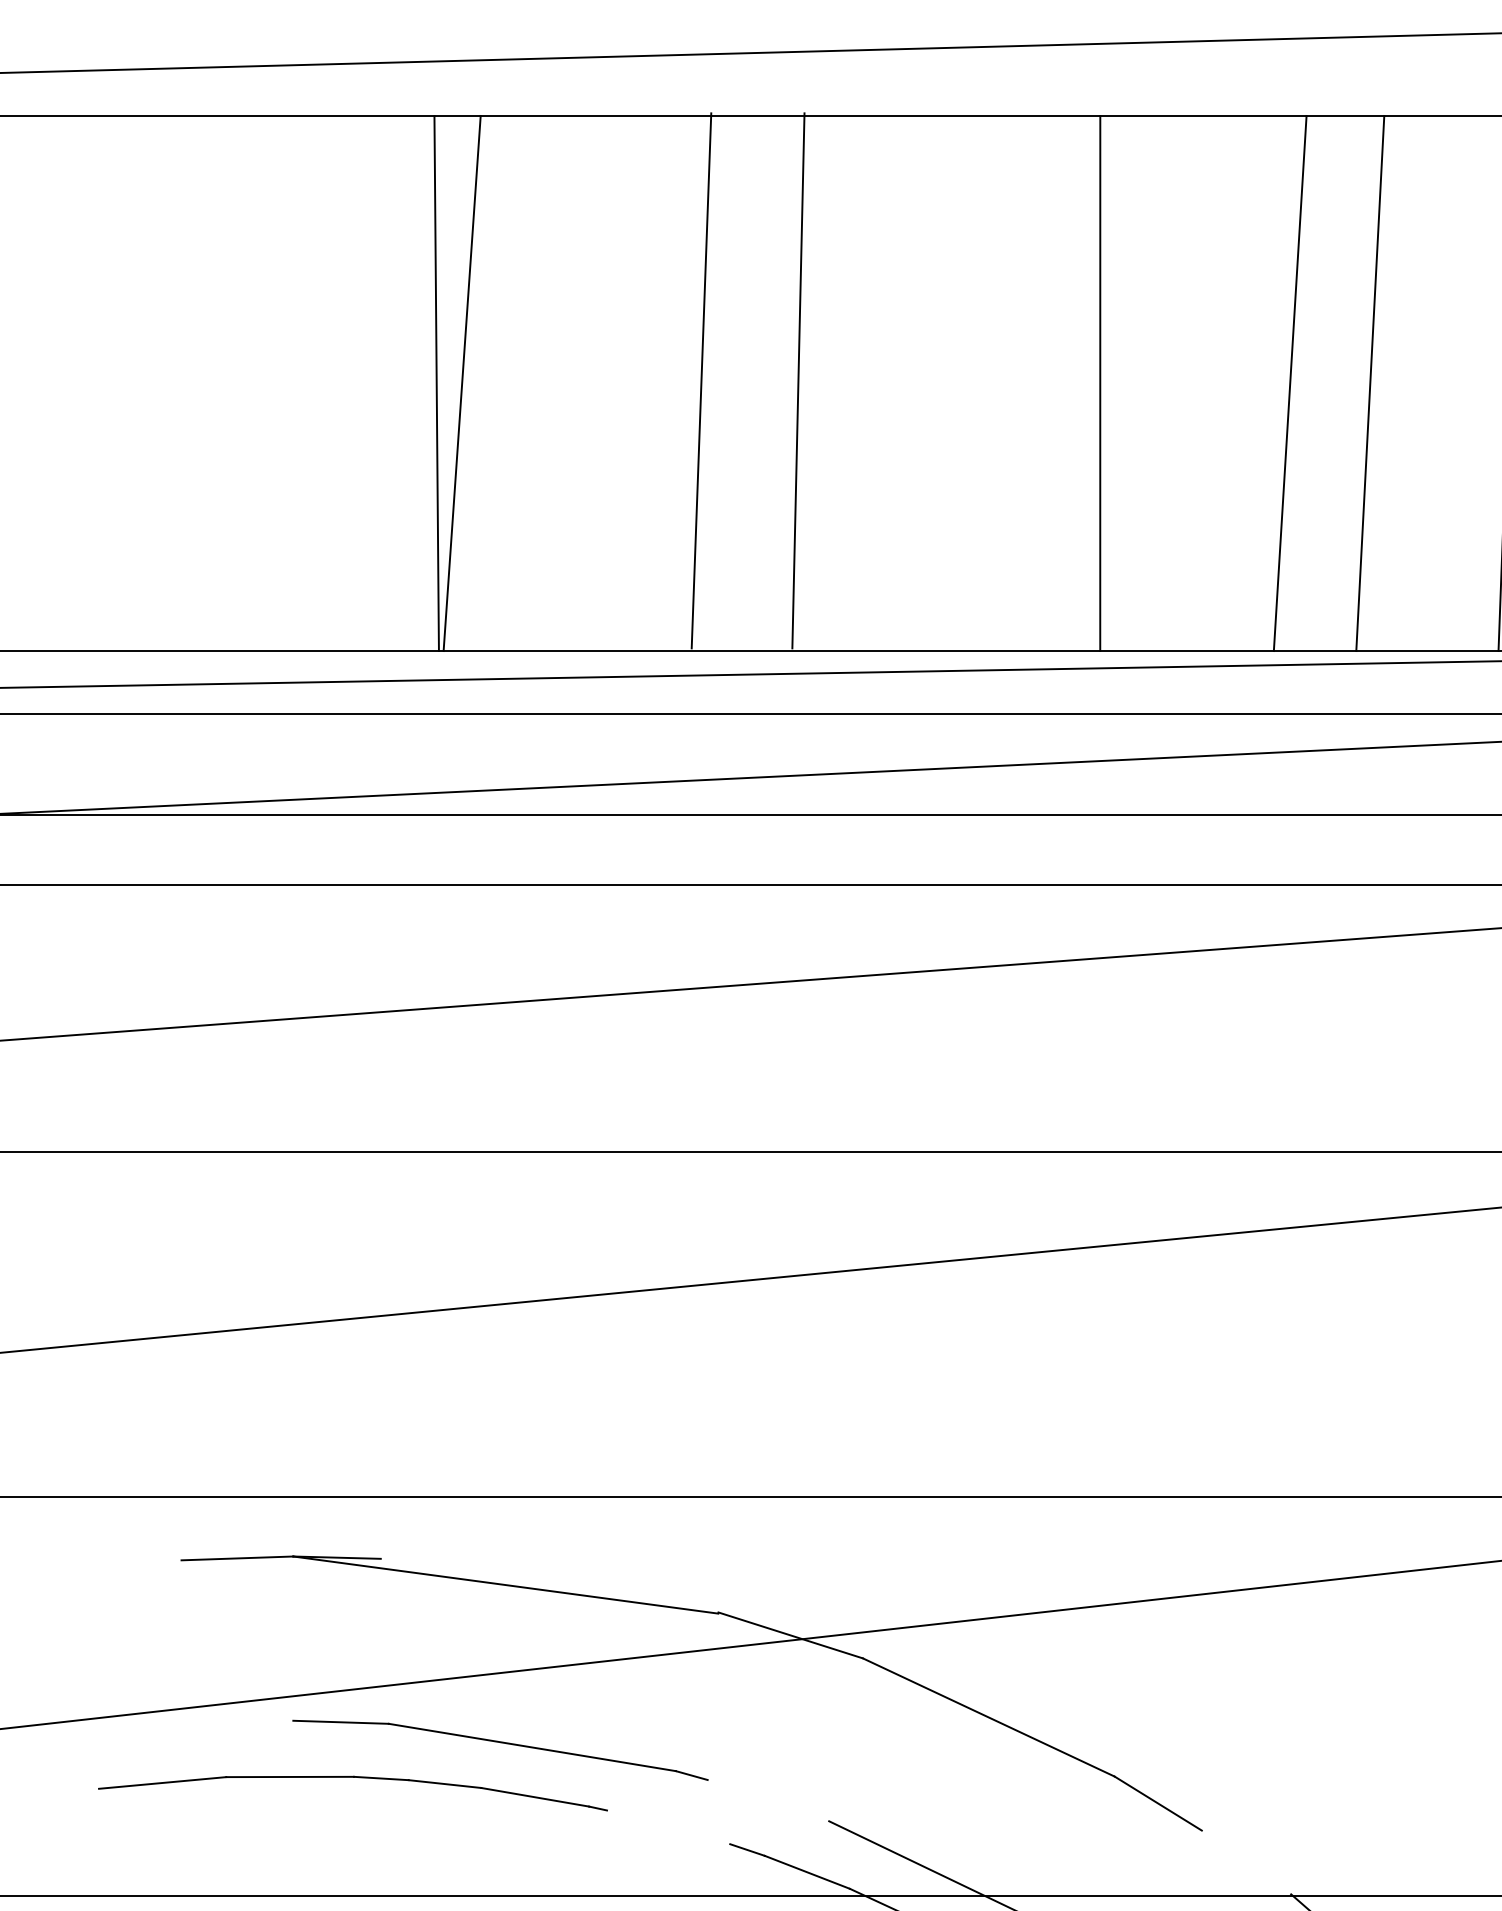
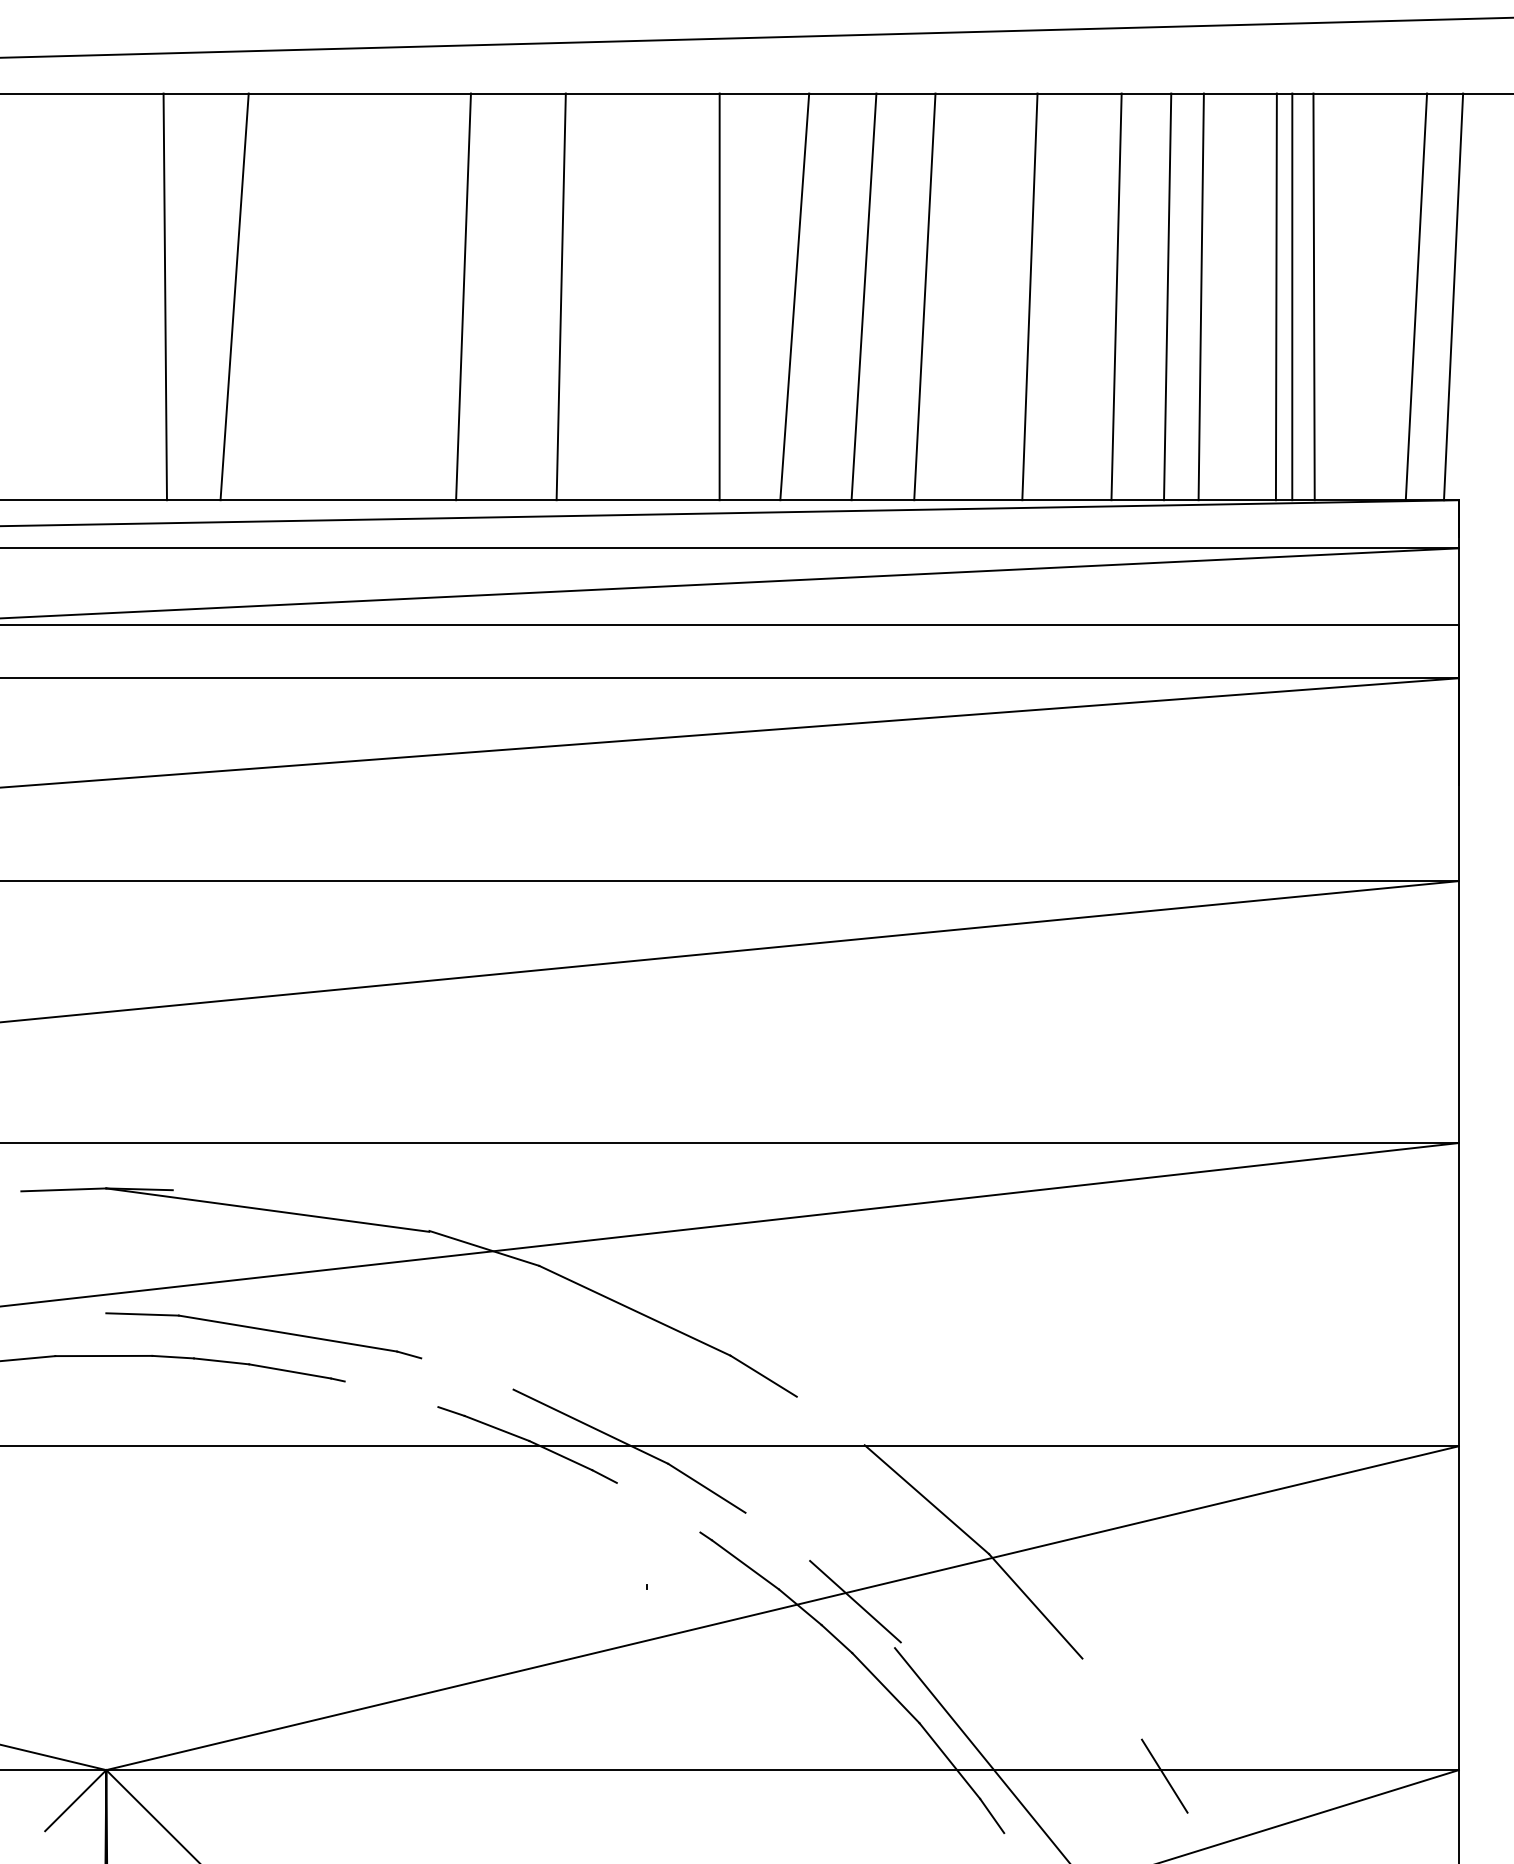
line: (701, 380) -> (463, 296), moved
line: (797, 380) -> (560, 296), moved
line: (435, 382) -> (164, 296), moved
line: (1198, 382) -> (794, 296), added

